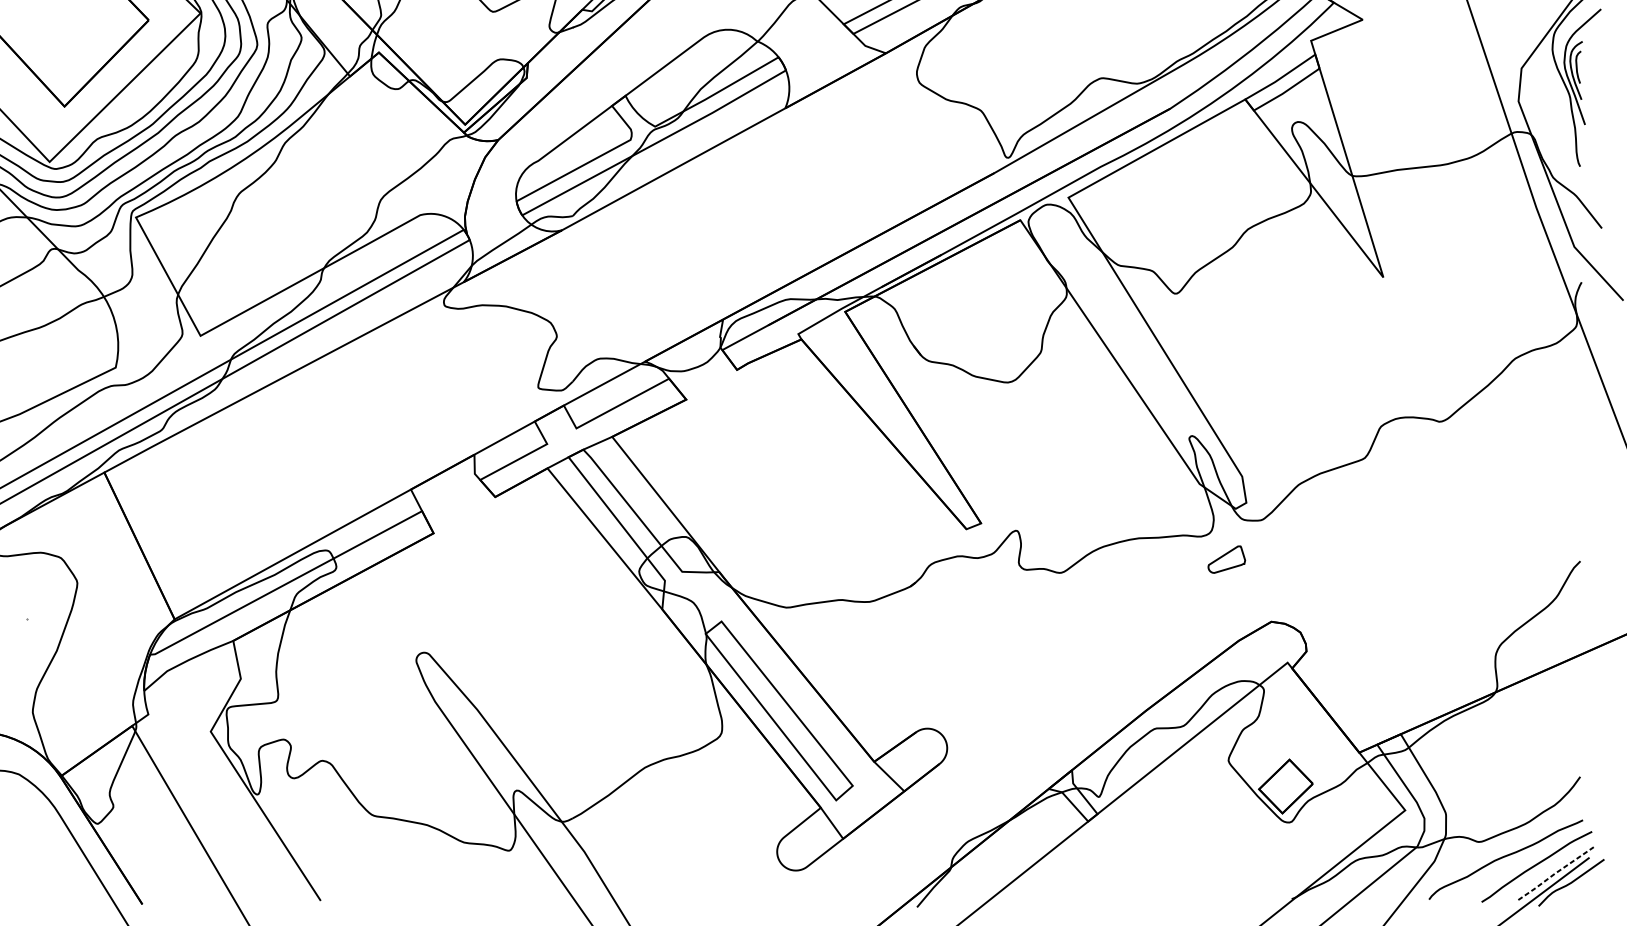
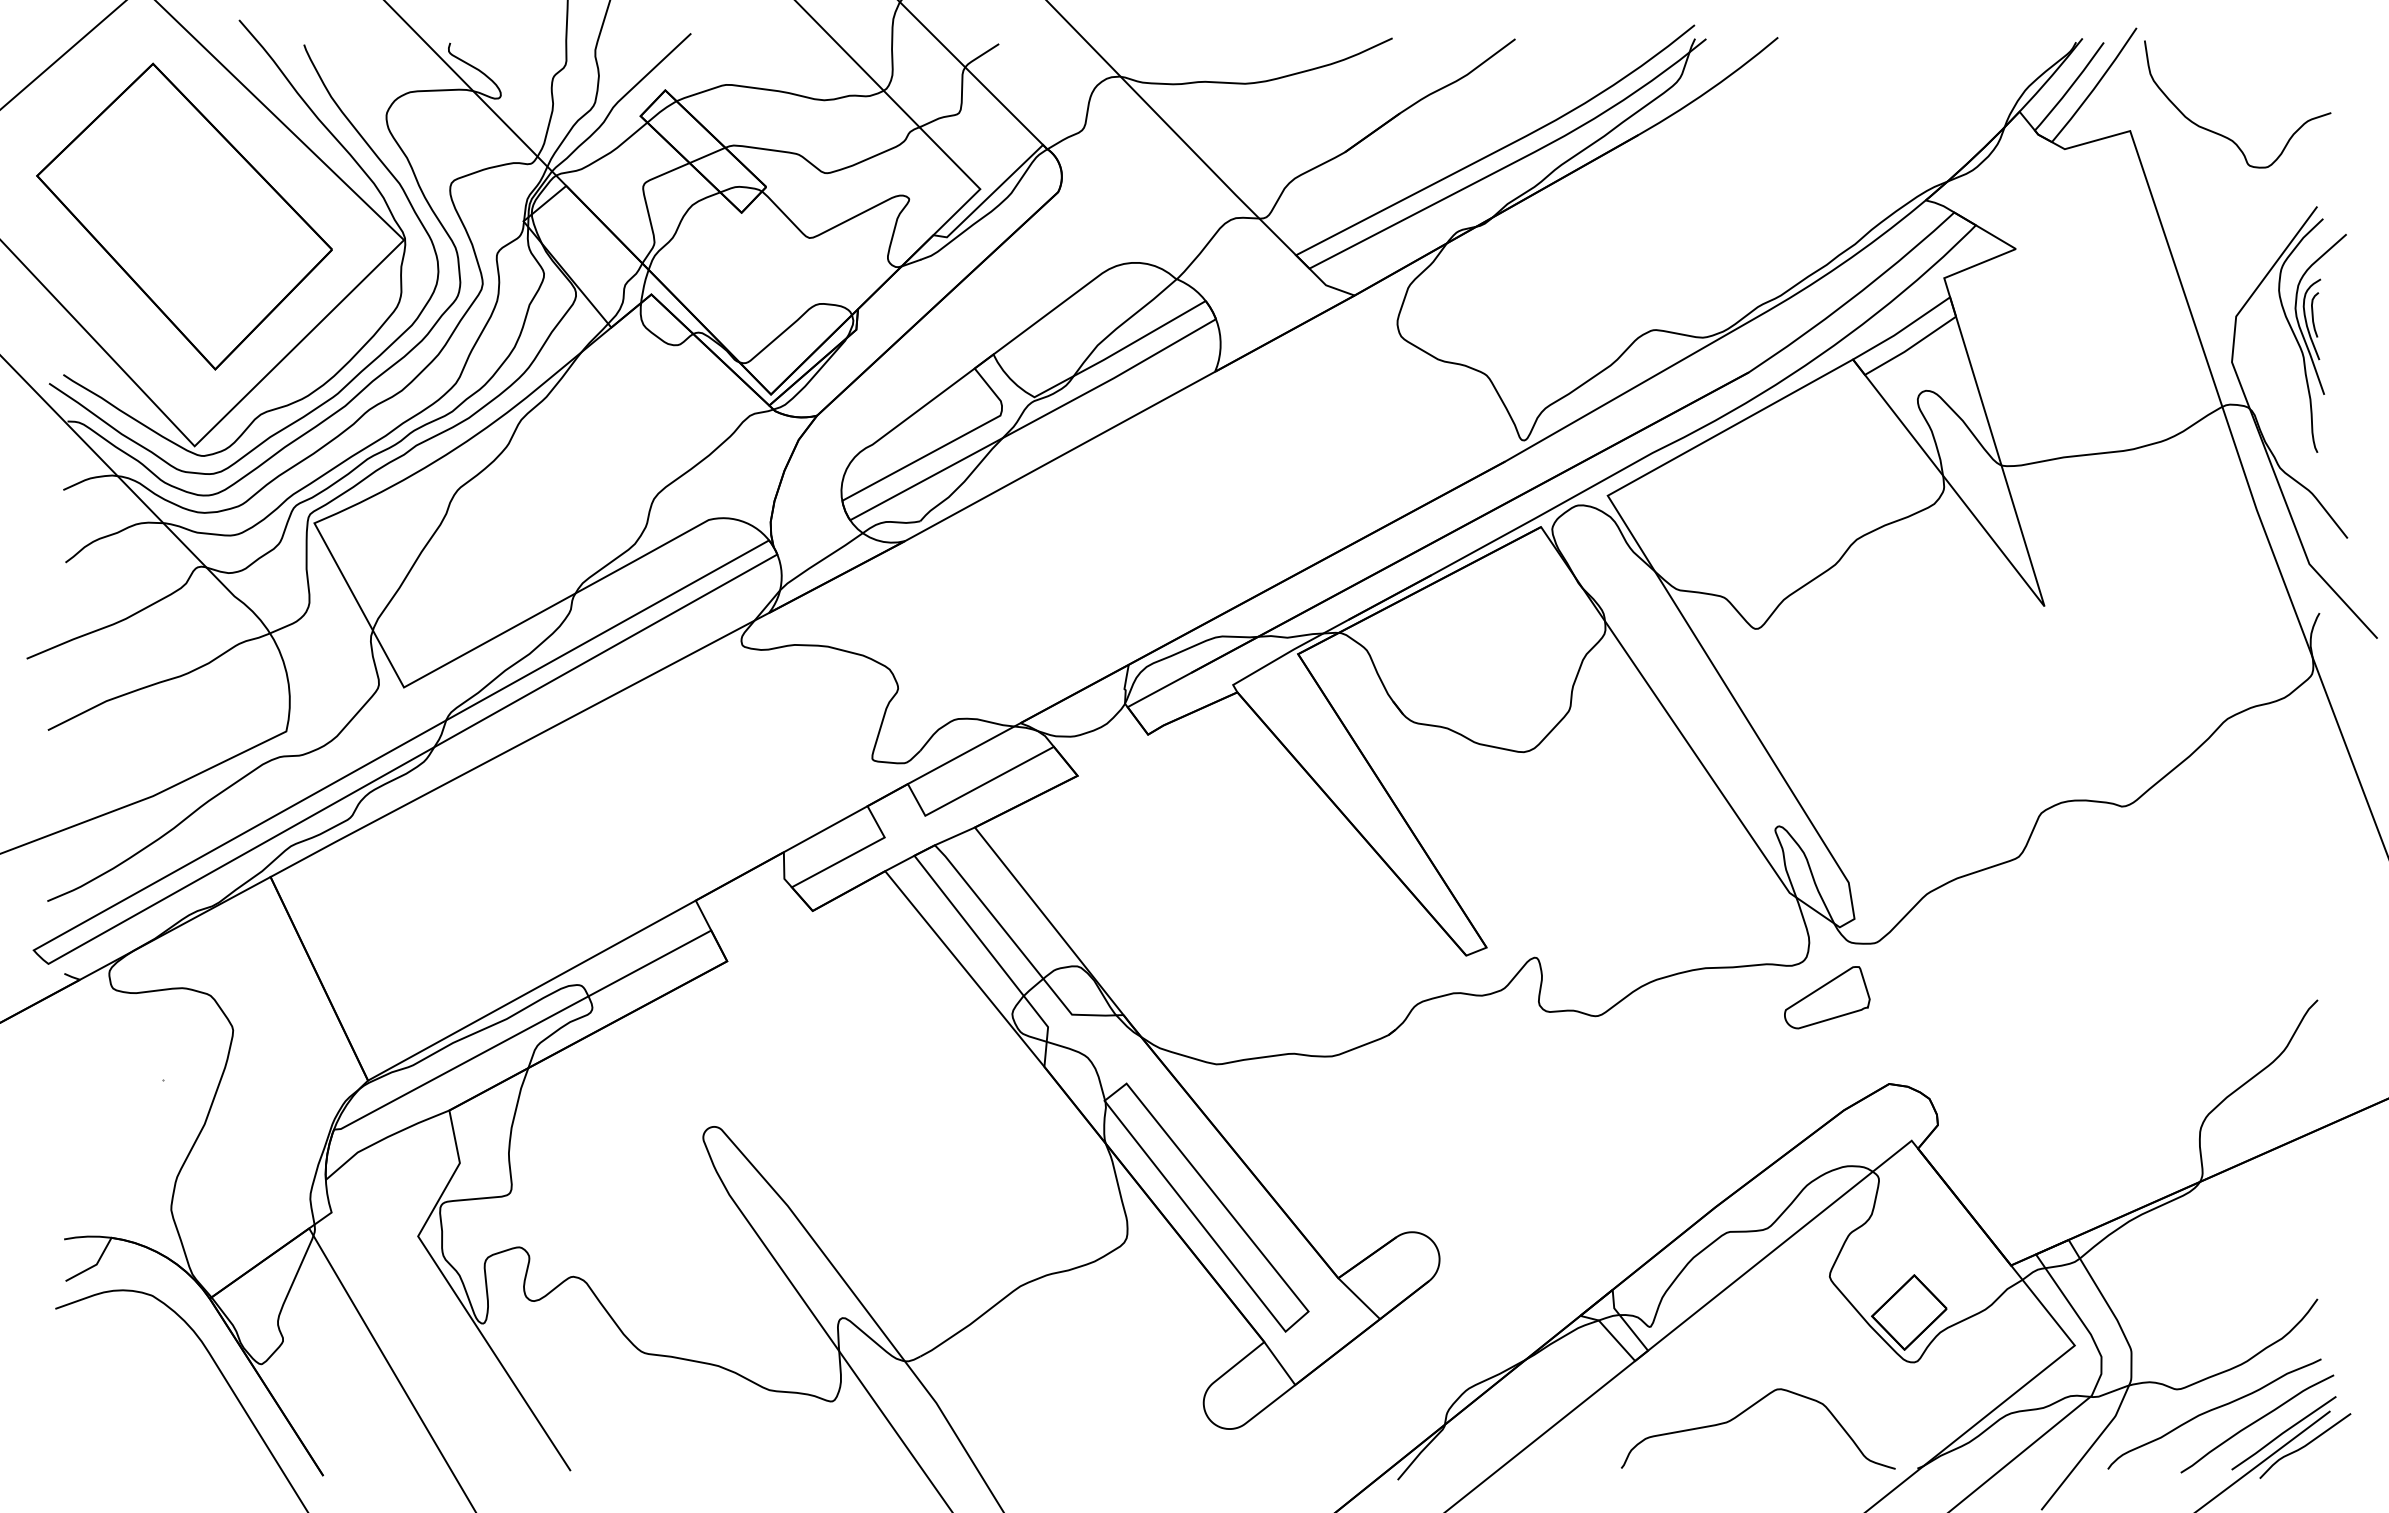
part: (1226, 559) -> (1827, 997), size x1.67
curve: (1169, 857) -> (1747, 1410), added
line: (1555, 873) -> (2283, 1432), dashed -> solid

